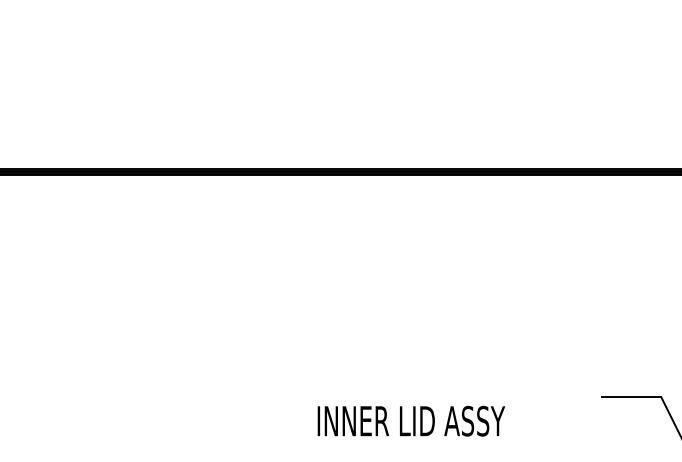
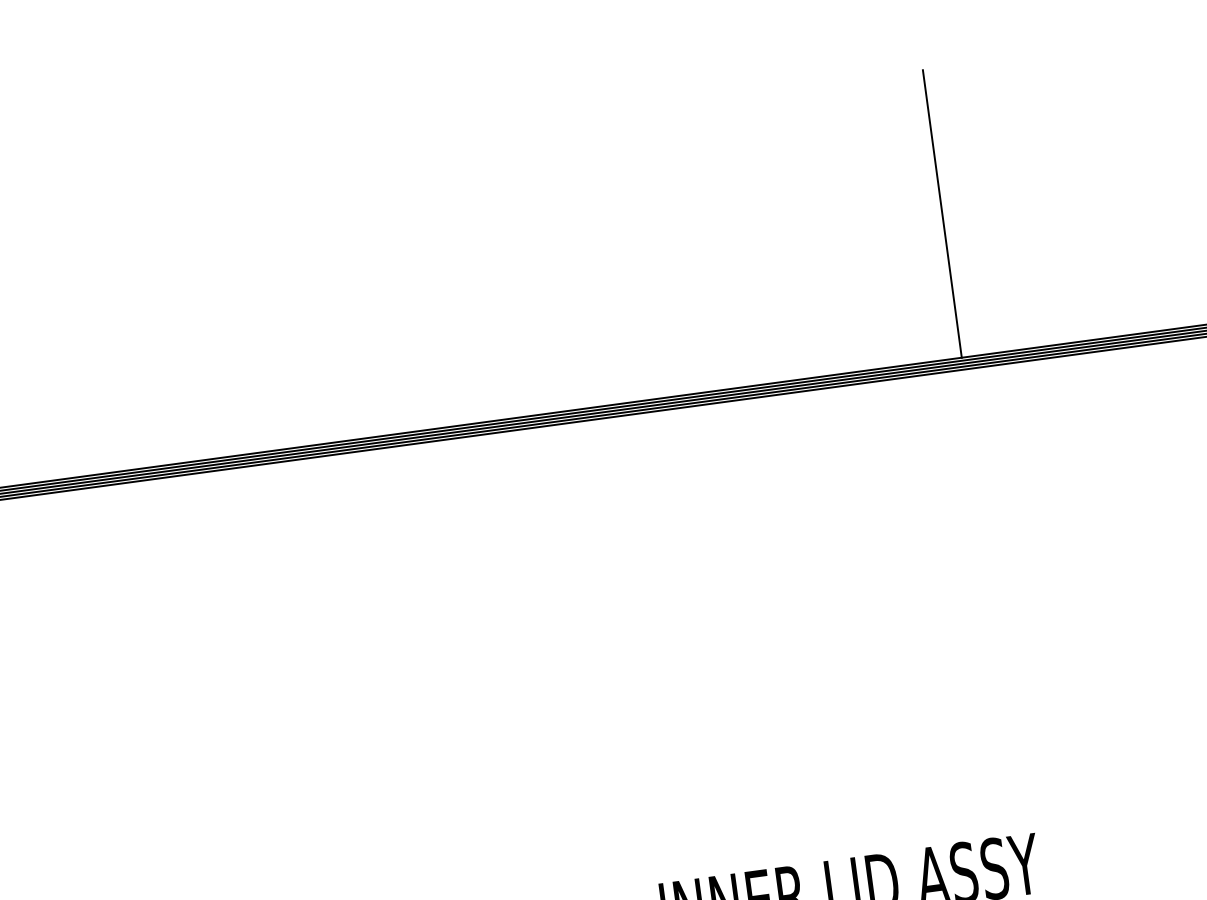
line: (500, 97) -> (941, 213), added

